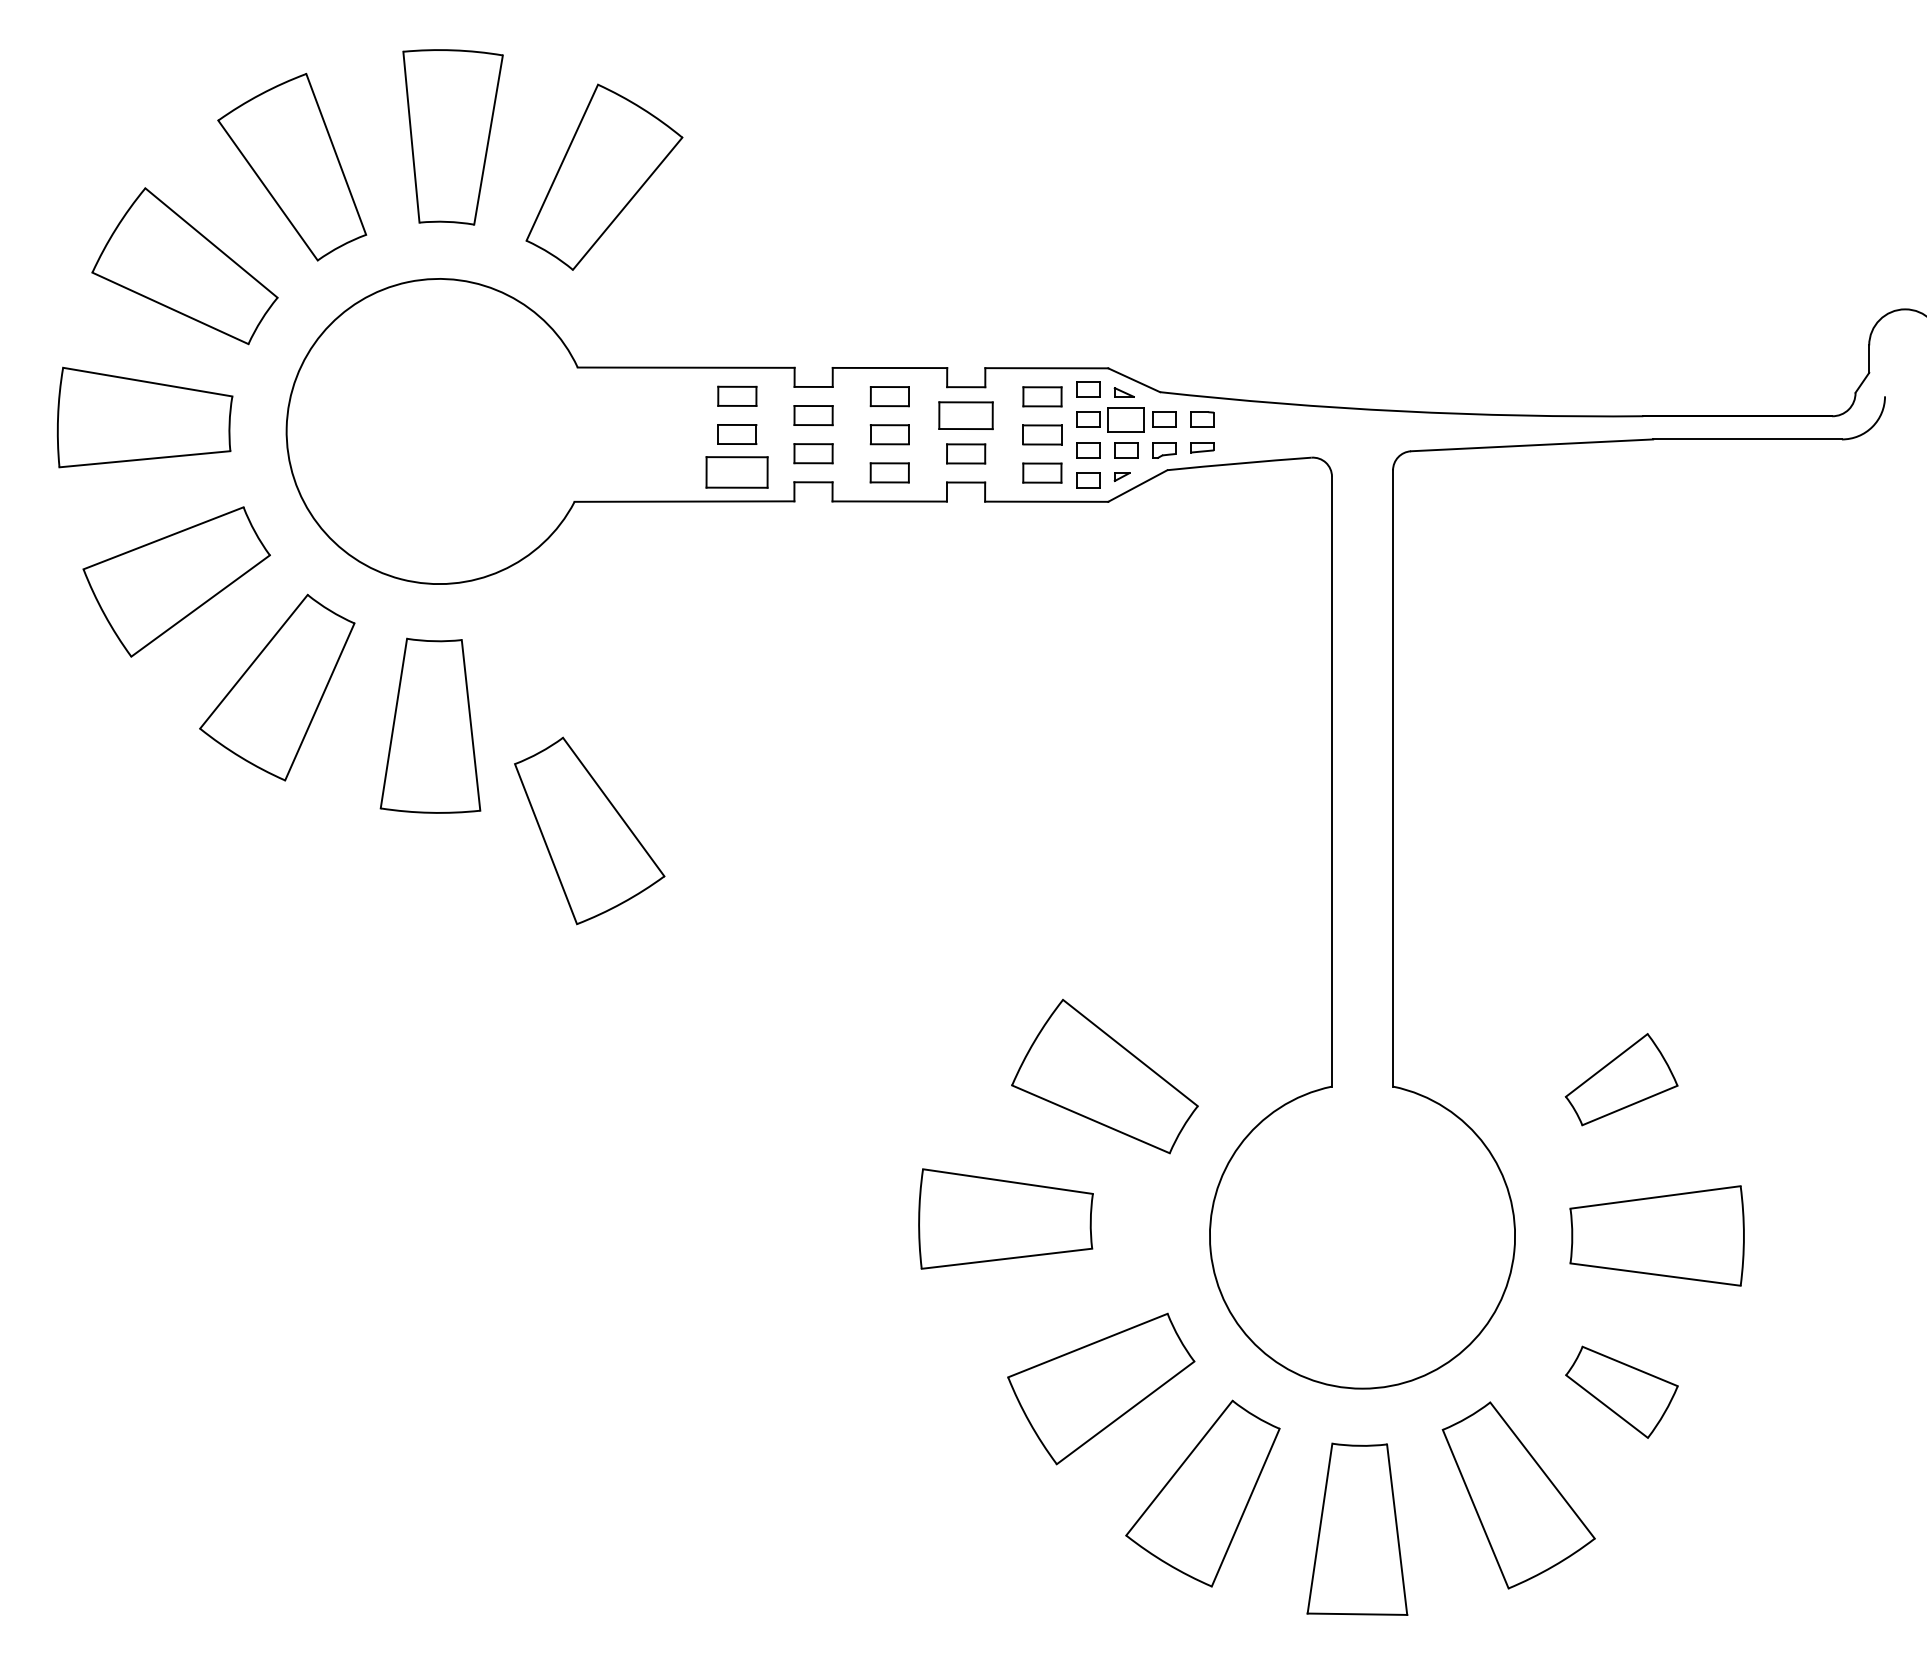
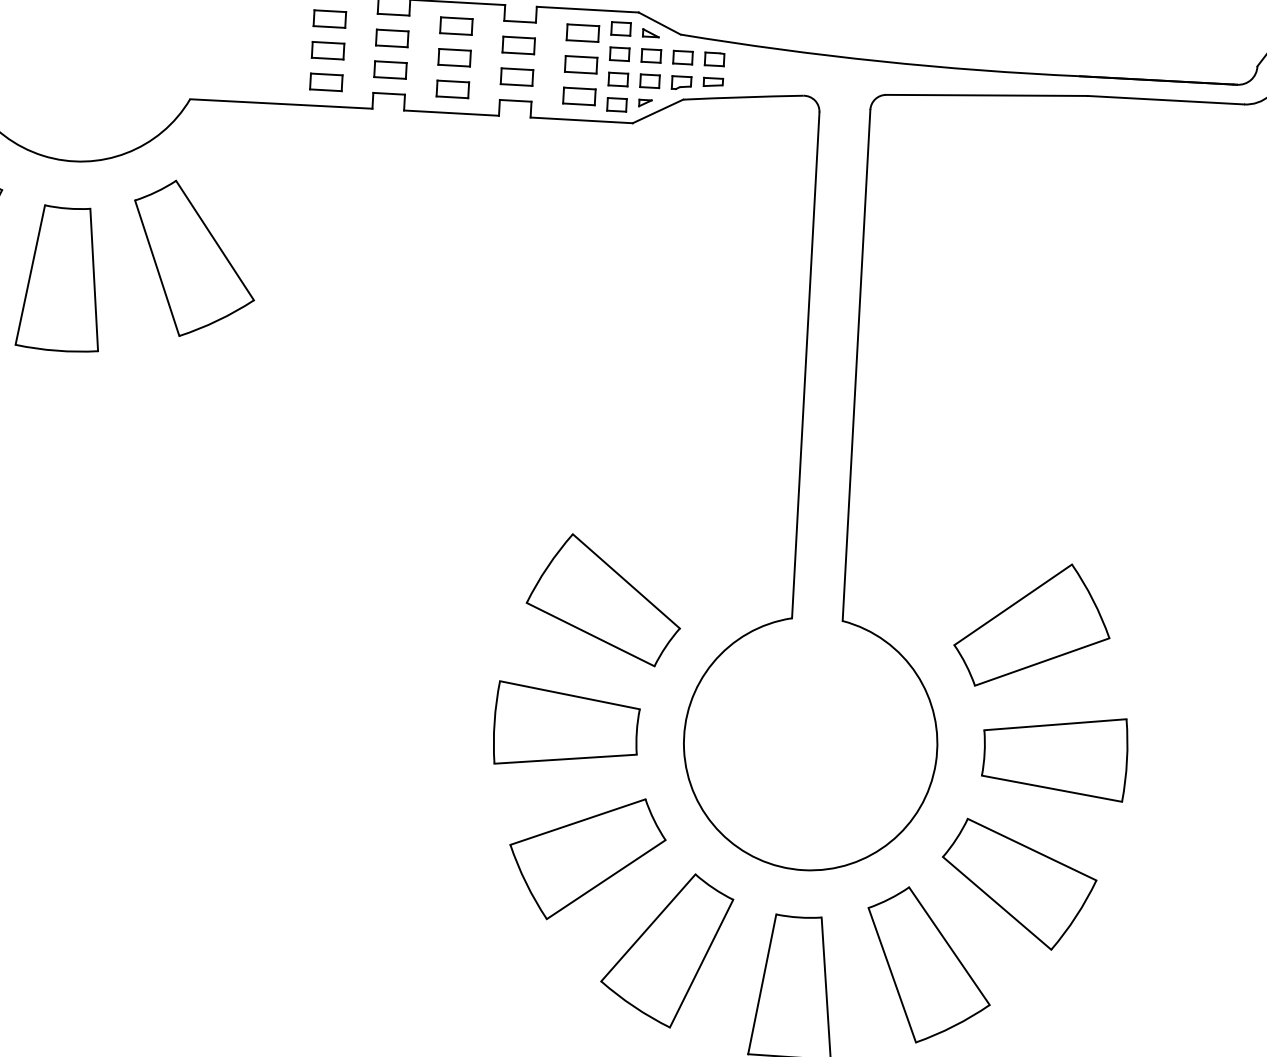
part: (966, 415) -> (519, 45), size x0.71
part: (1126, 419) -> (651, 55), size x0.62
part: (737, 472) -> (326, 82), size x0.62
part: (589, 830) -> (193, 258), moved
part: (1621, 1079) -> (1032, 625), size x1.67
part: (1005, 1218) -> (566, 725), moved
part: (1621, 1392) -> (1018, 884), size x1.67

